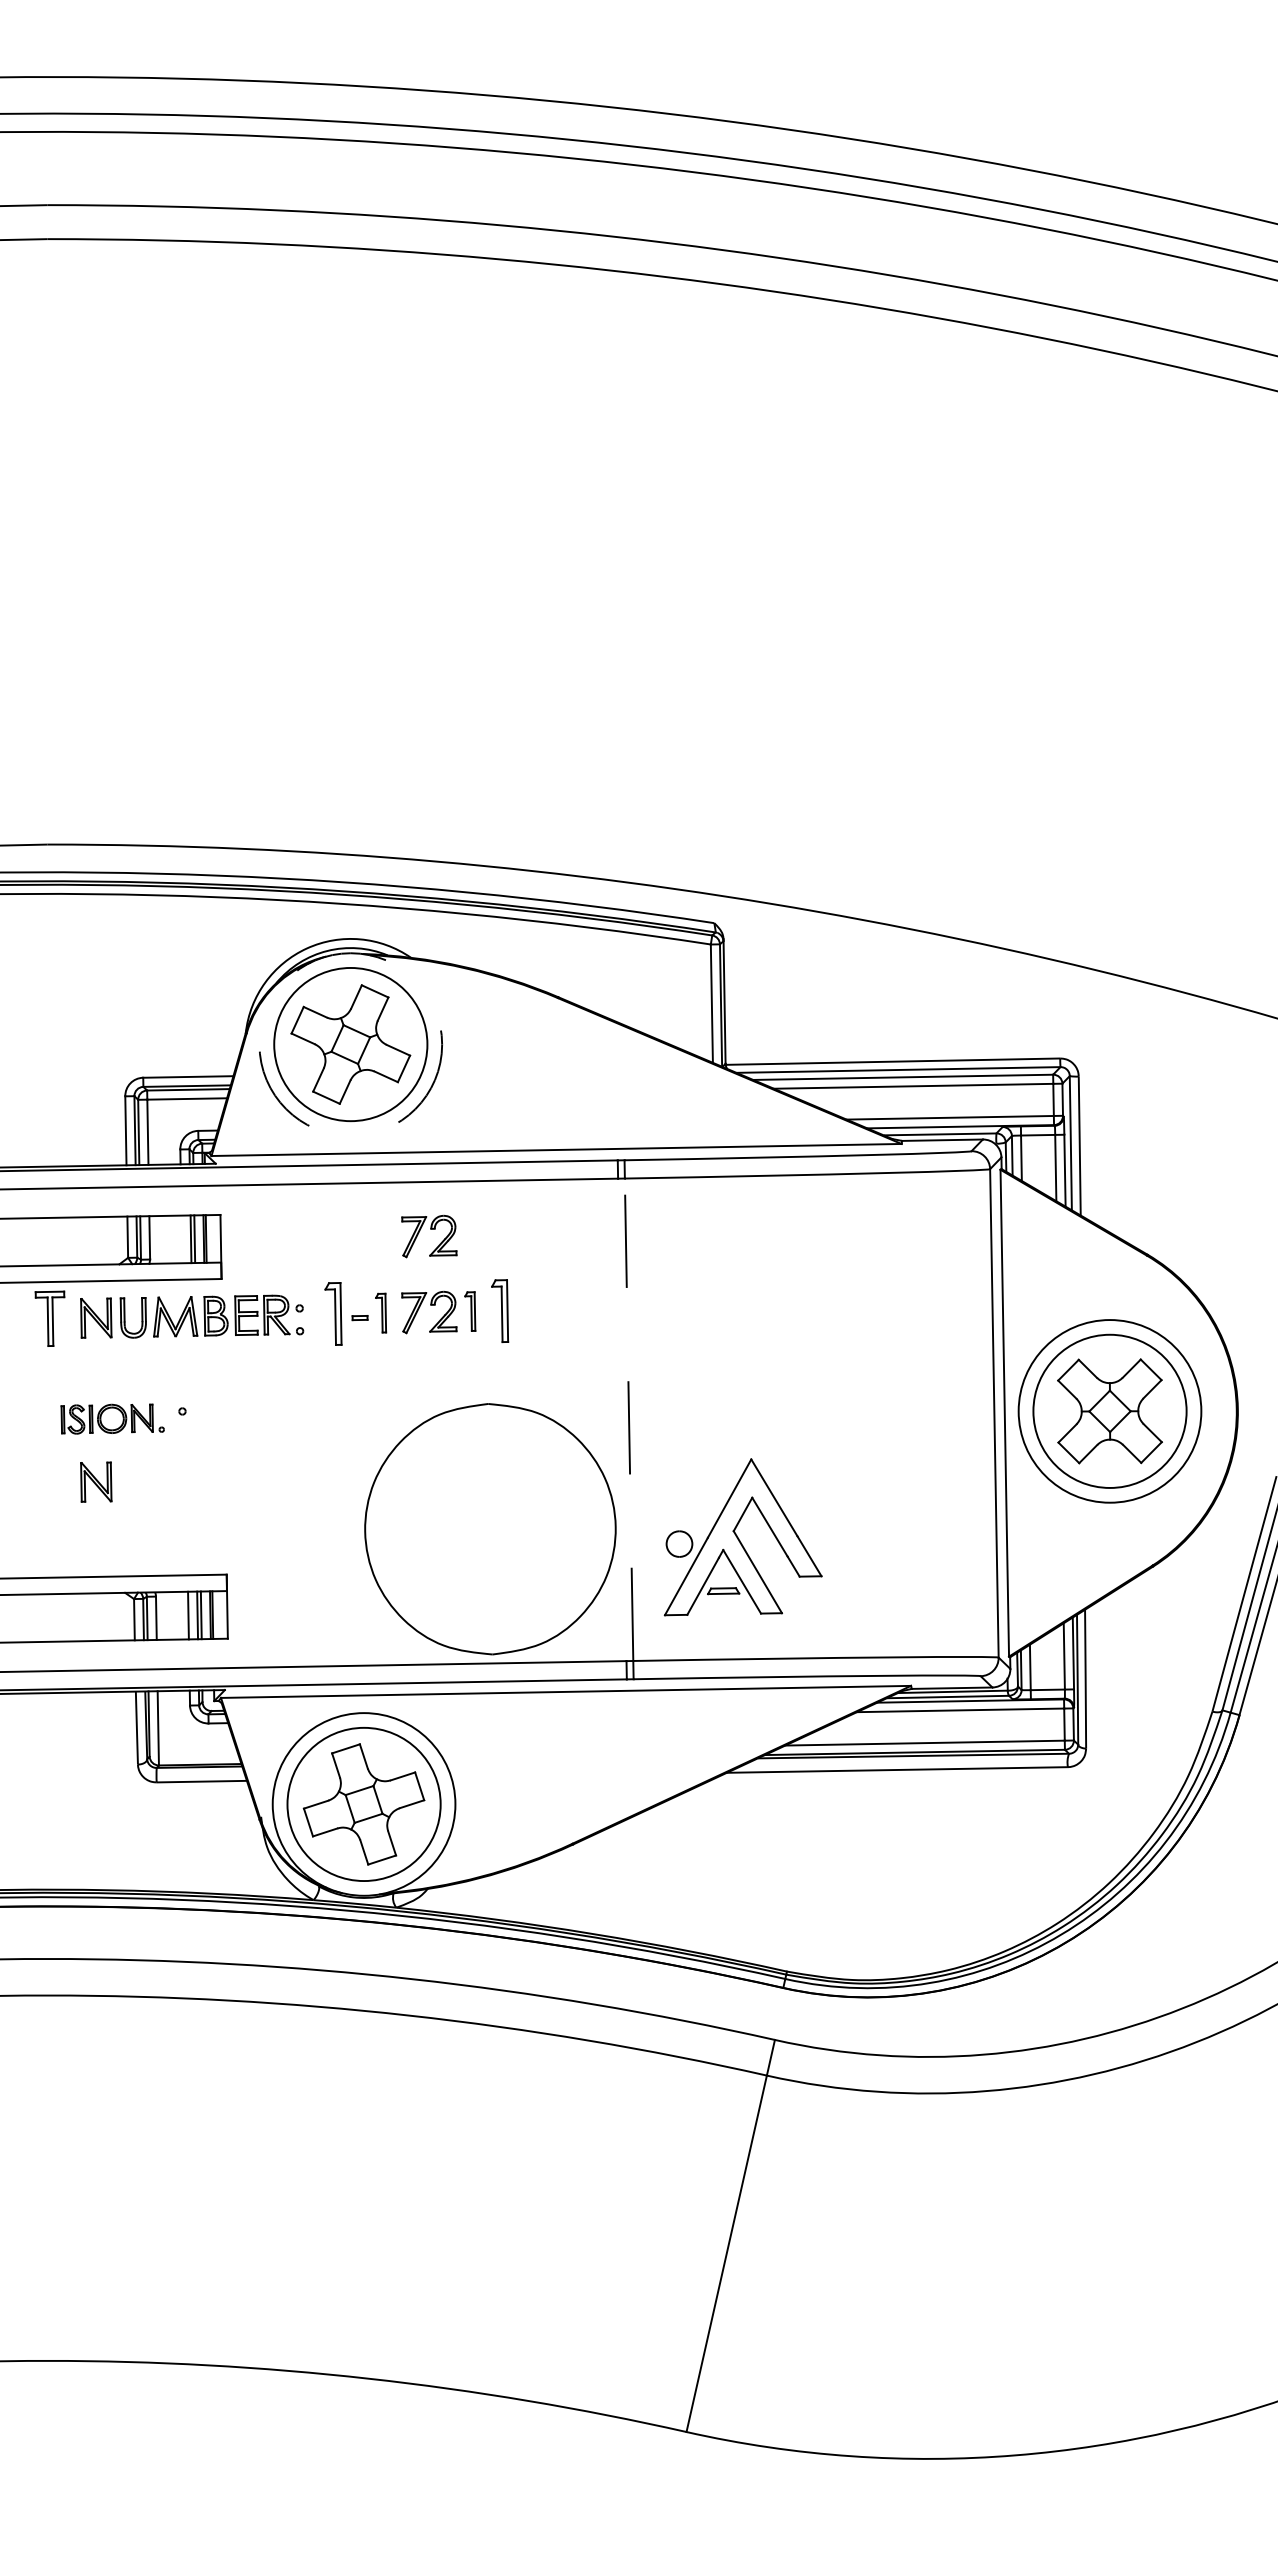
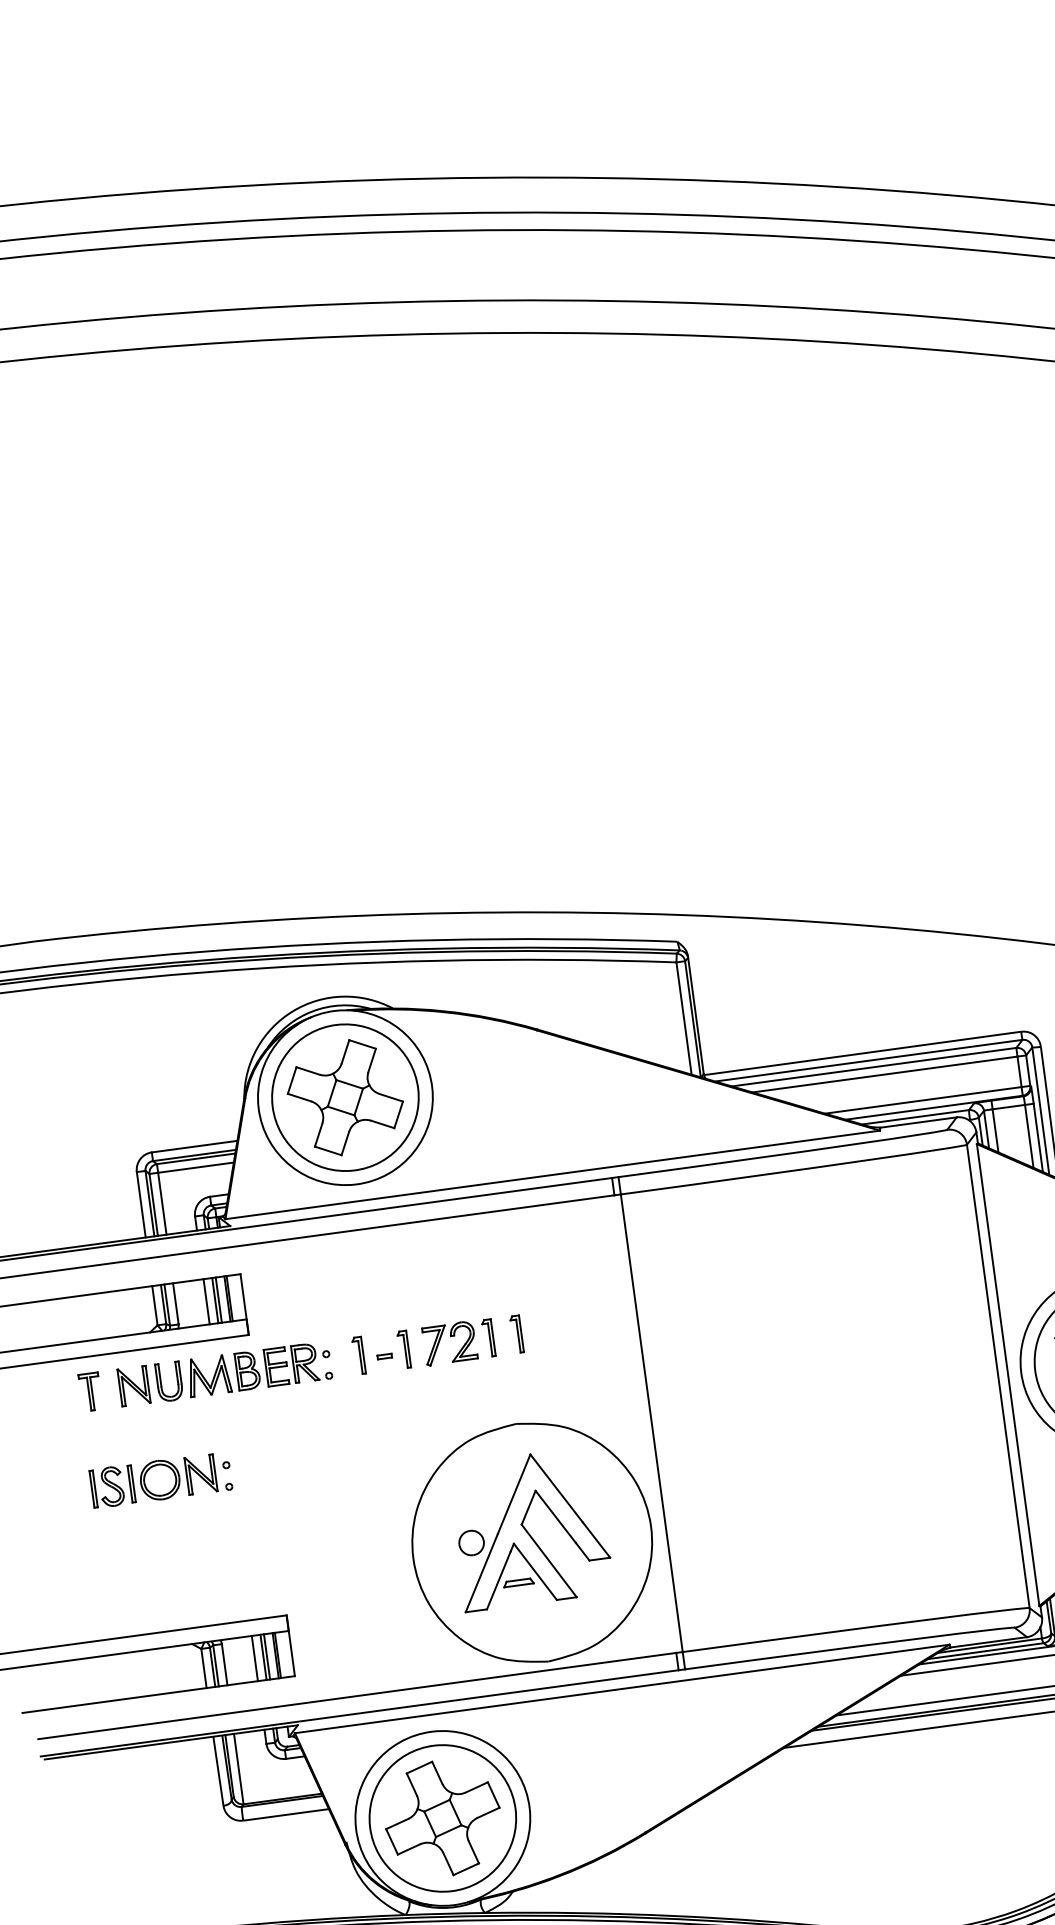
circle: (350, 1044) -> (345, 1097), dashed -> solid
part: (430, 1229) -> (441, 1264), removed
line: (181, 1239) -> (206, 1301), added
part: (499, 1310) -> (516, 1333), size x0.62
part: (333, 1313) -> (358, 1355), size x0.62
part: (50, 1318) -> (90, 1391), size x0.71
part: (112, 1418) -> (160, 1479), size x1.43
line: (629, 1419) -> (652, 1422), dashed -> solid
part: (96, 1481) -> (152, 1541), removed
part: (742, 1537) -> (530, 1529), moved

